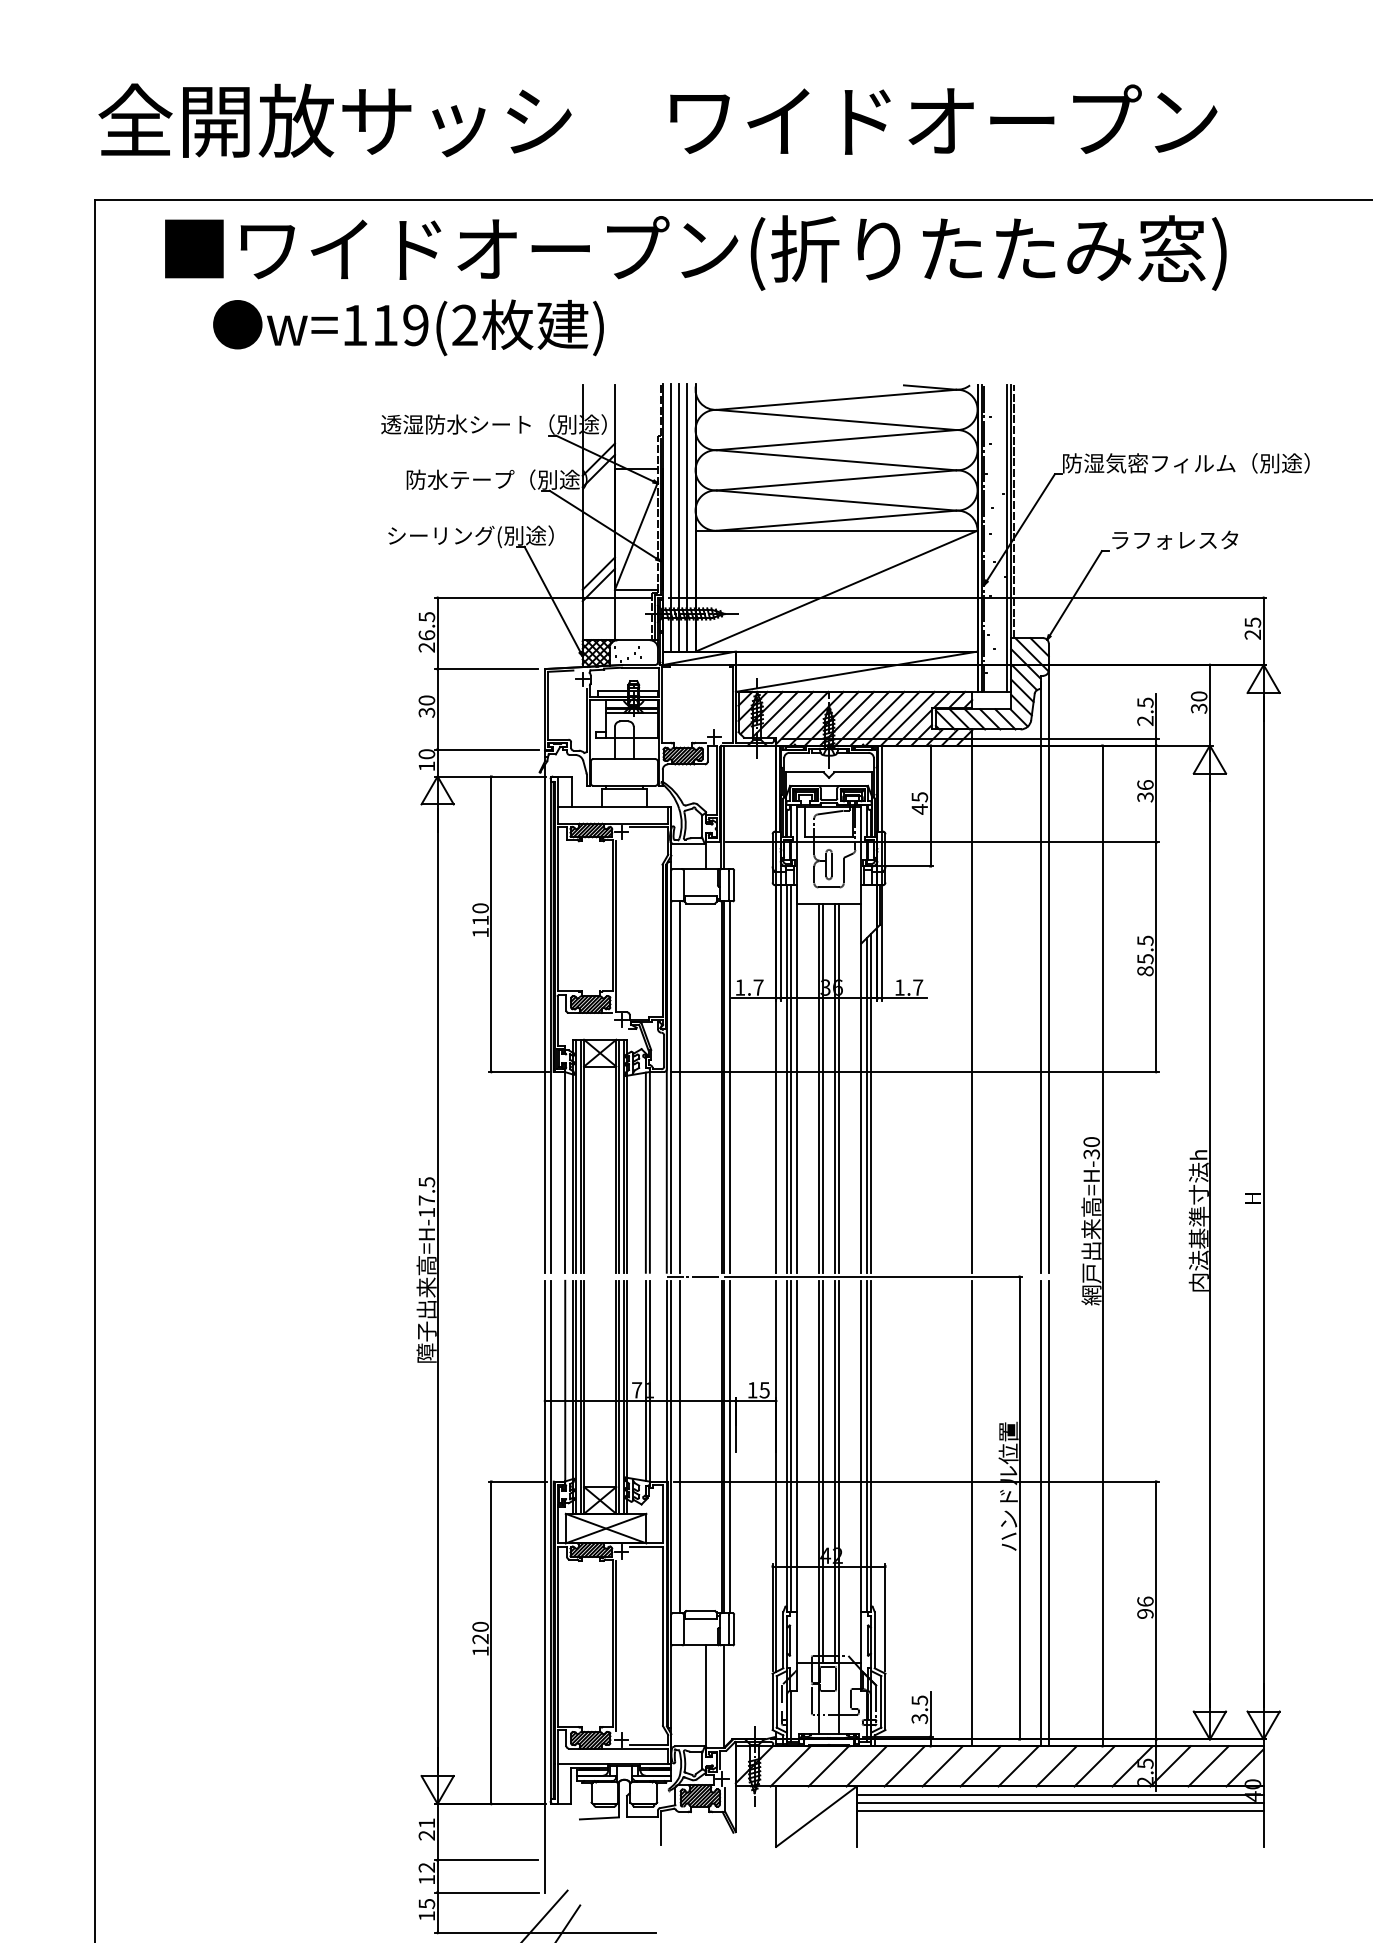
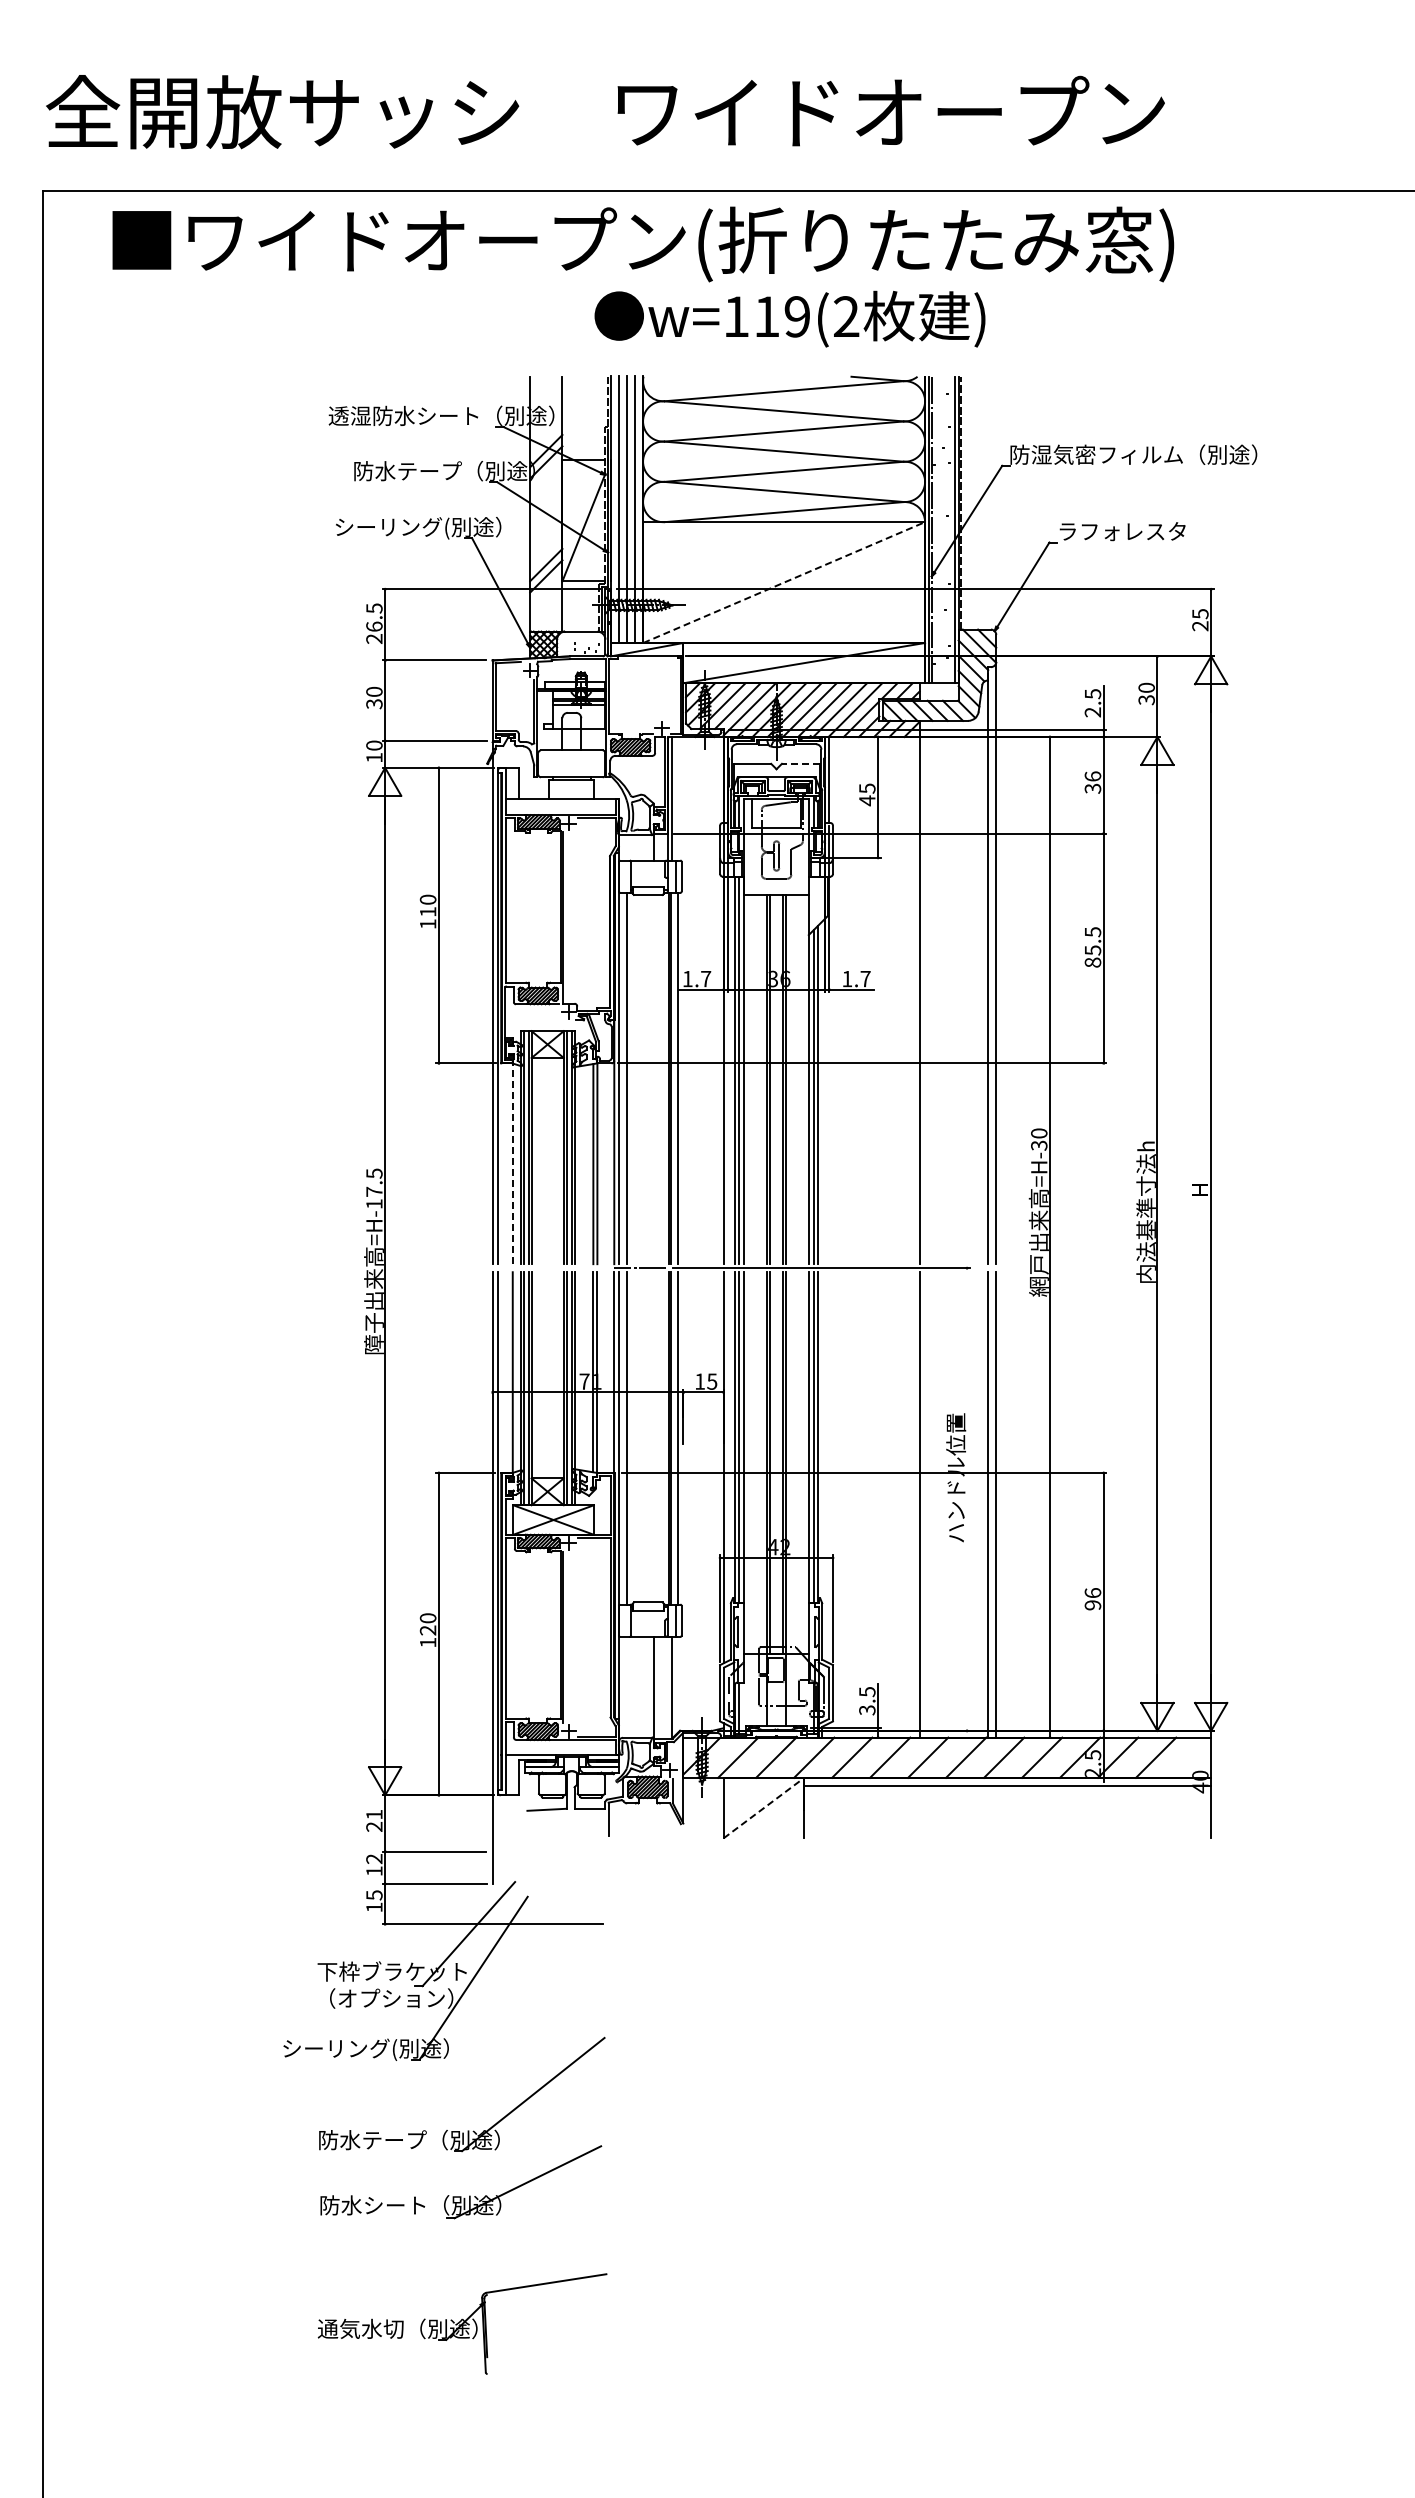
text: (407, 327) -> (789, 318), moved
line: (836, 591) -> (784, 582), solid -> dashed
line: (852, 772) -> (800, 763), solid -> dashed
line: (564, 1172) -> (512, 1163), solid -> dashed
line: (1019, 1508) -> (967, 1499), removed
line: (1244, 1767) -> (1192, 1758), removed
line: (1059, 1803) -> (1007, 1794), removed
line: (1059, 1811) -> (1007, 1802), removed
line: (816, 1816) -> (764, 1807), solid -> dashed

